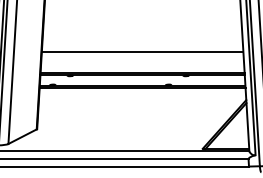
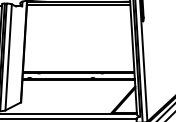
line: (142, 52) -> (78, 60), removed

